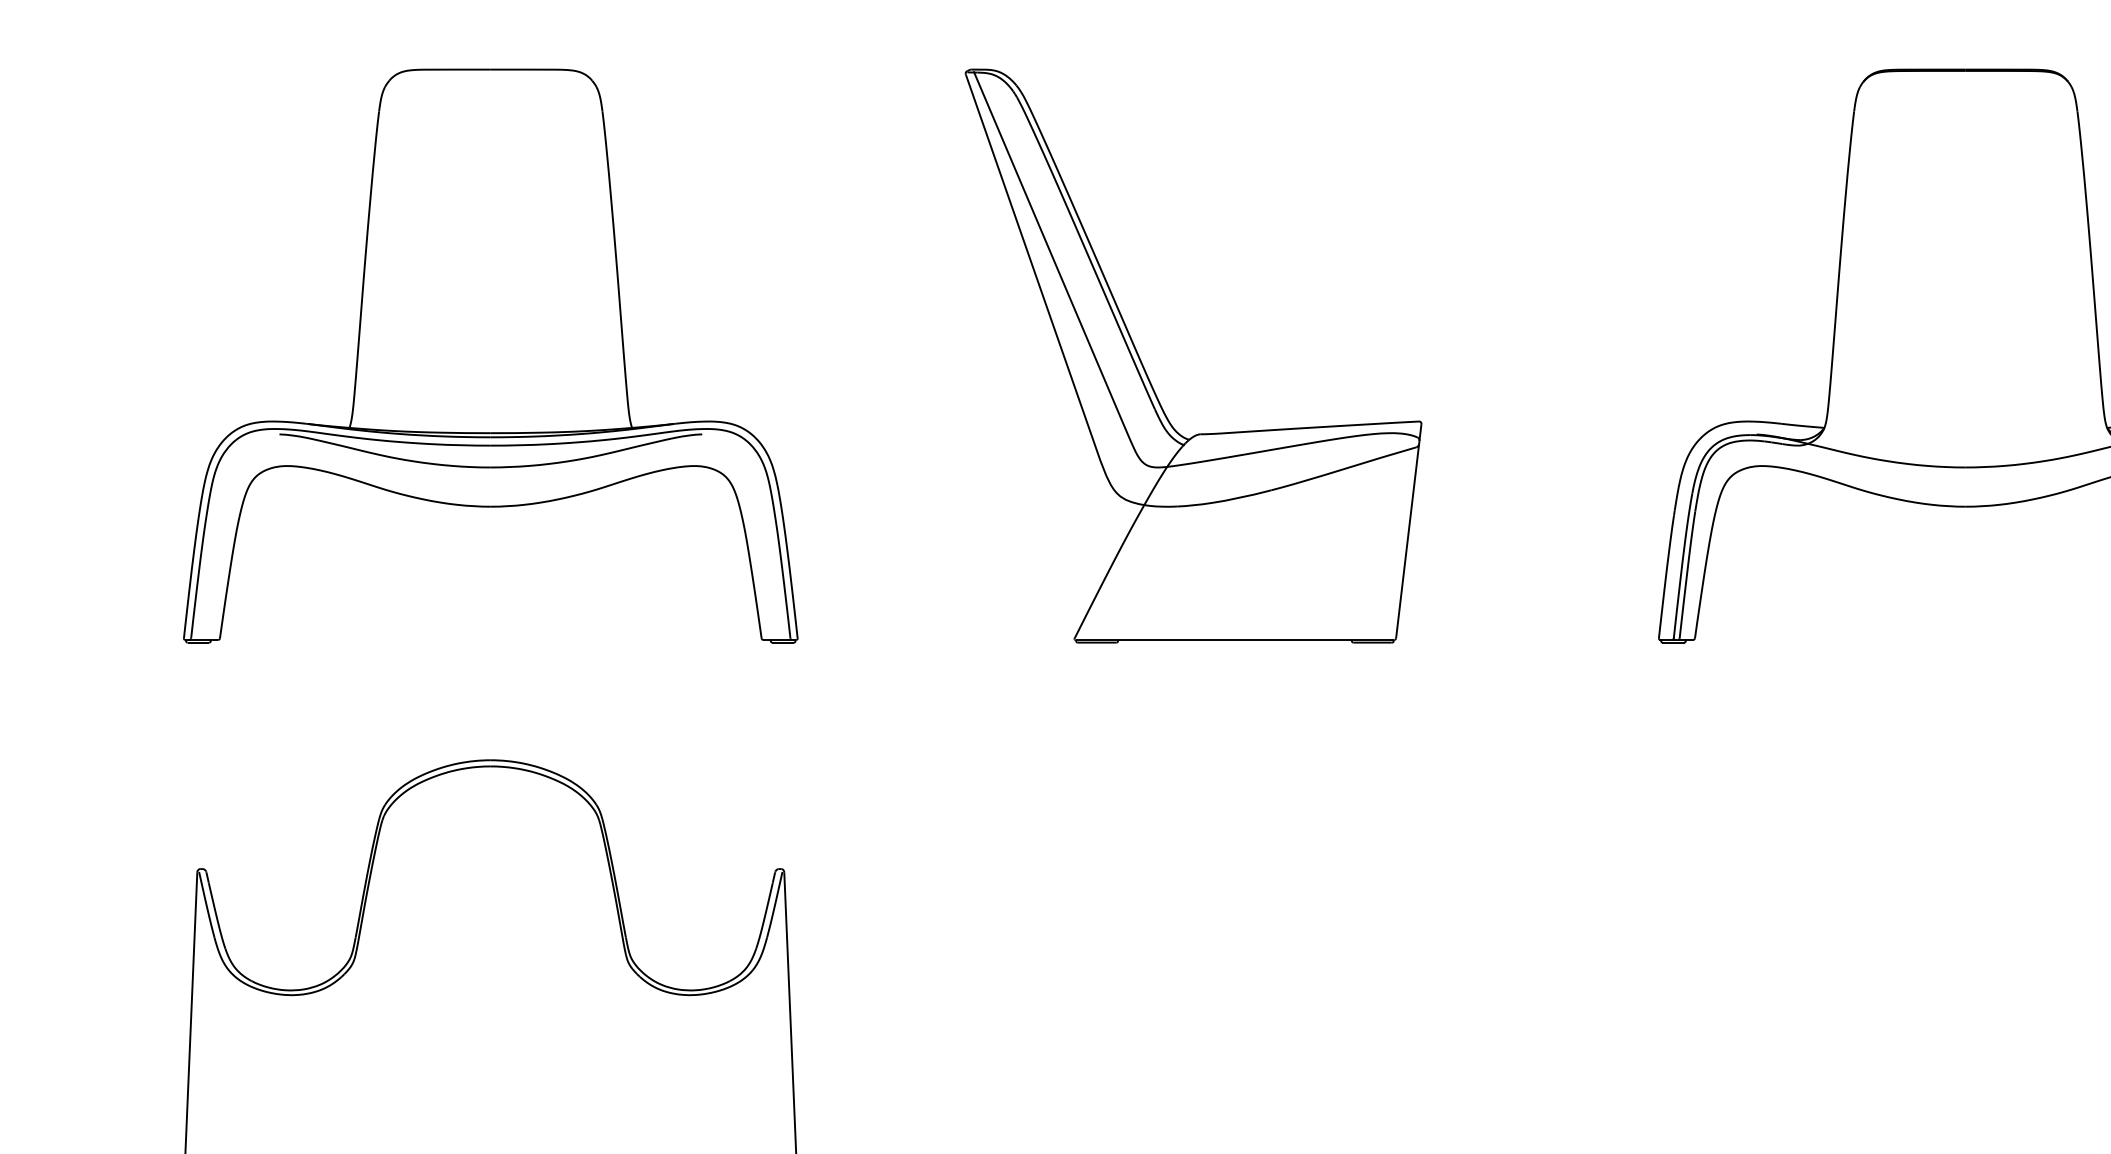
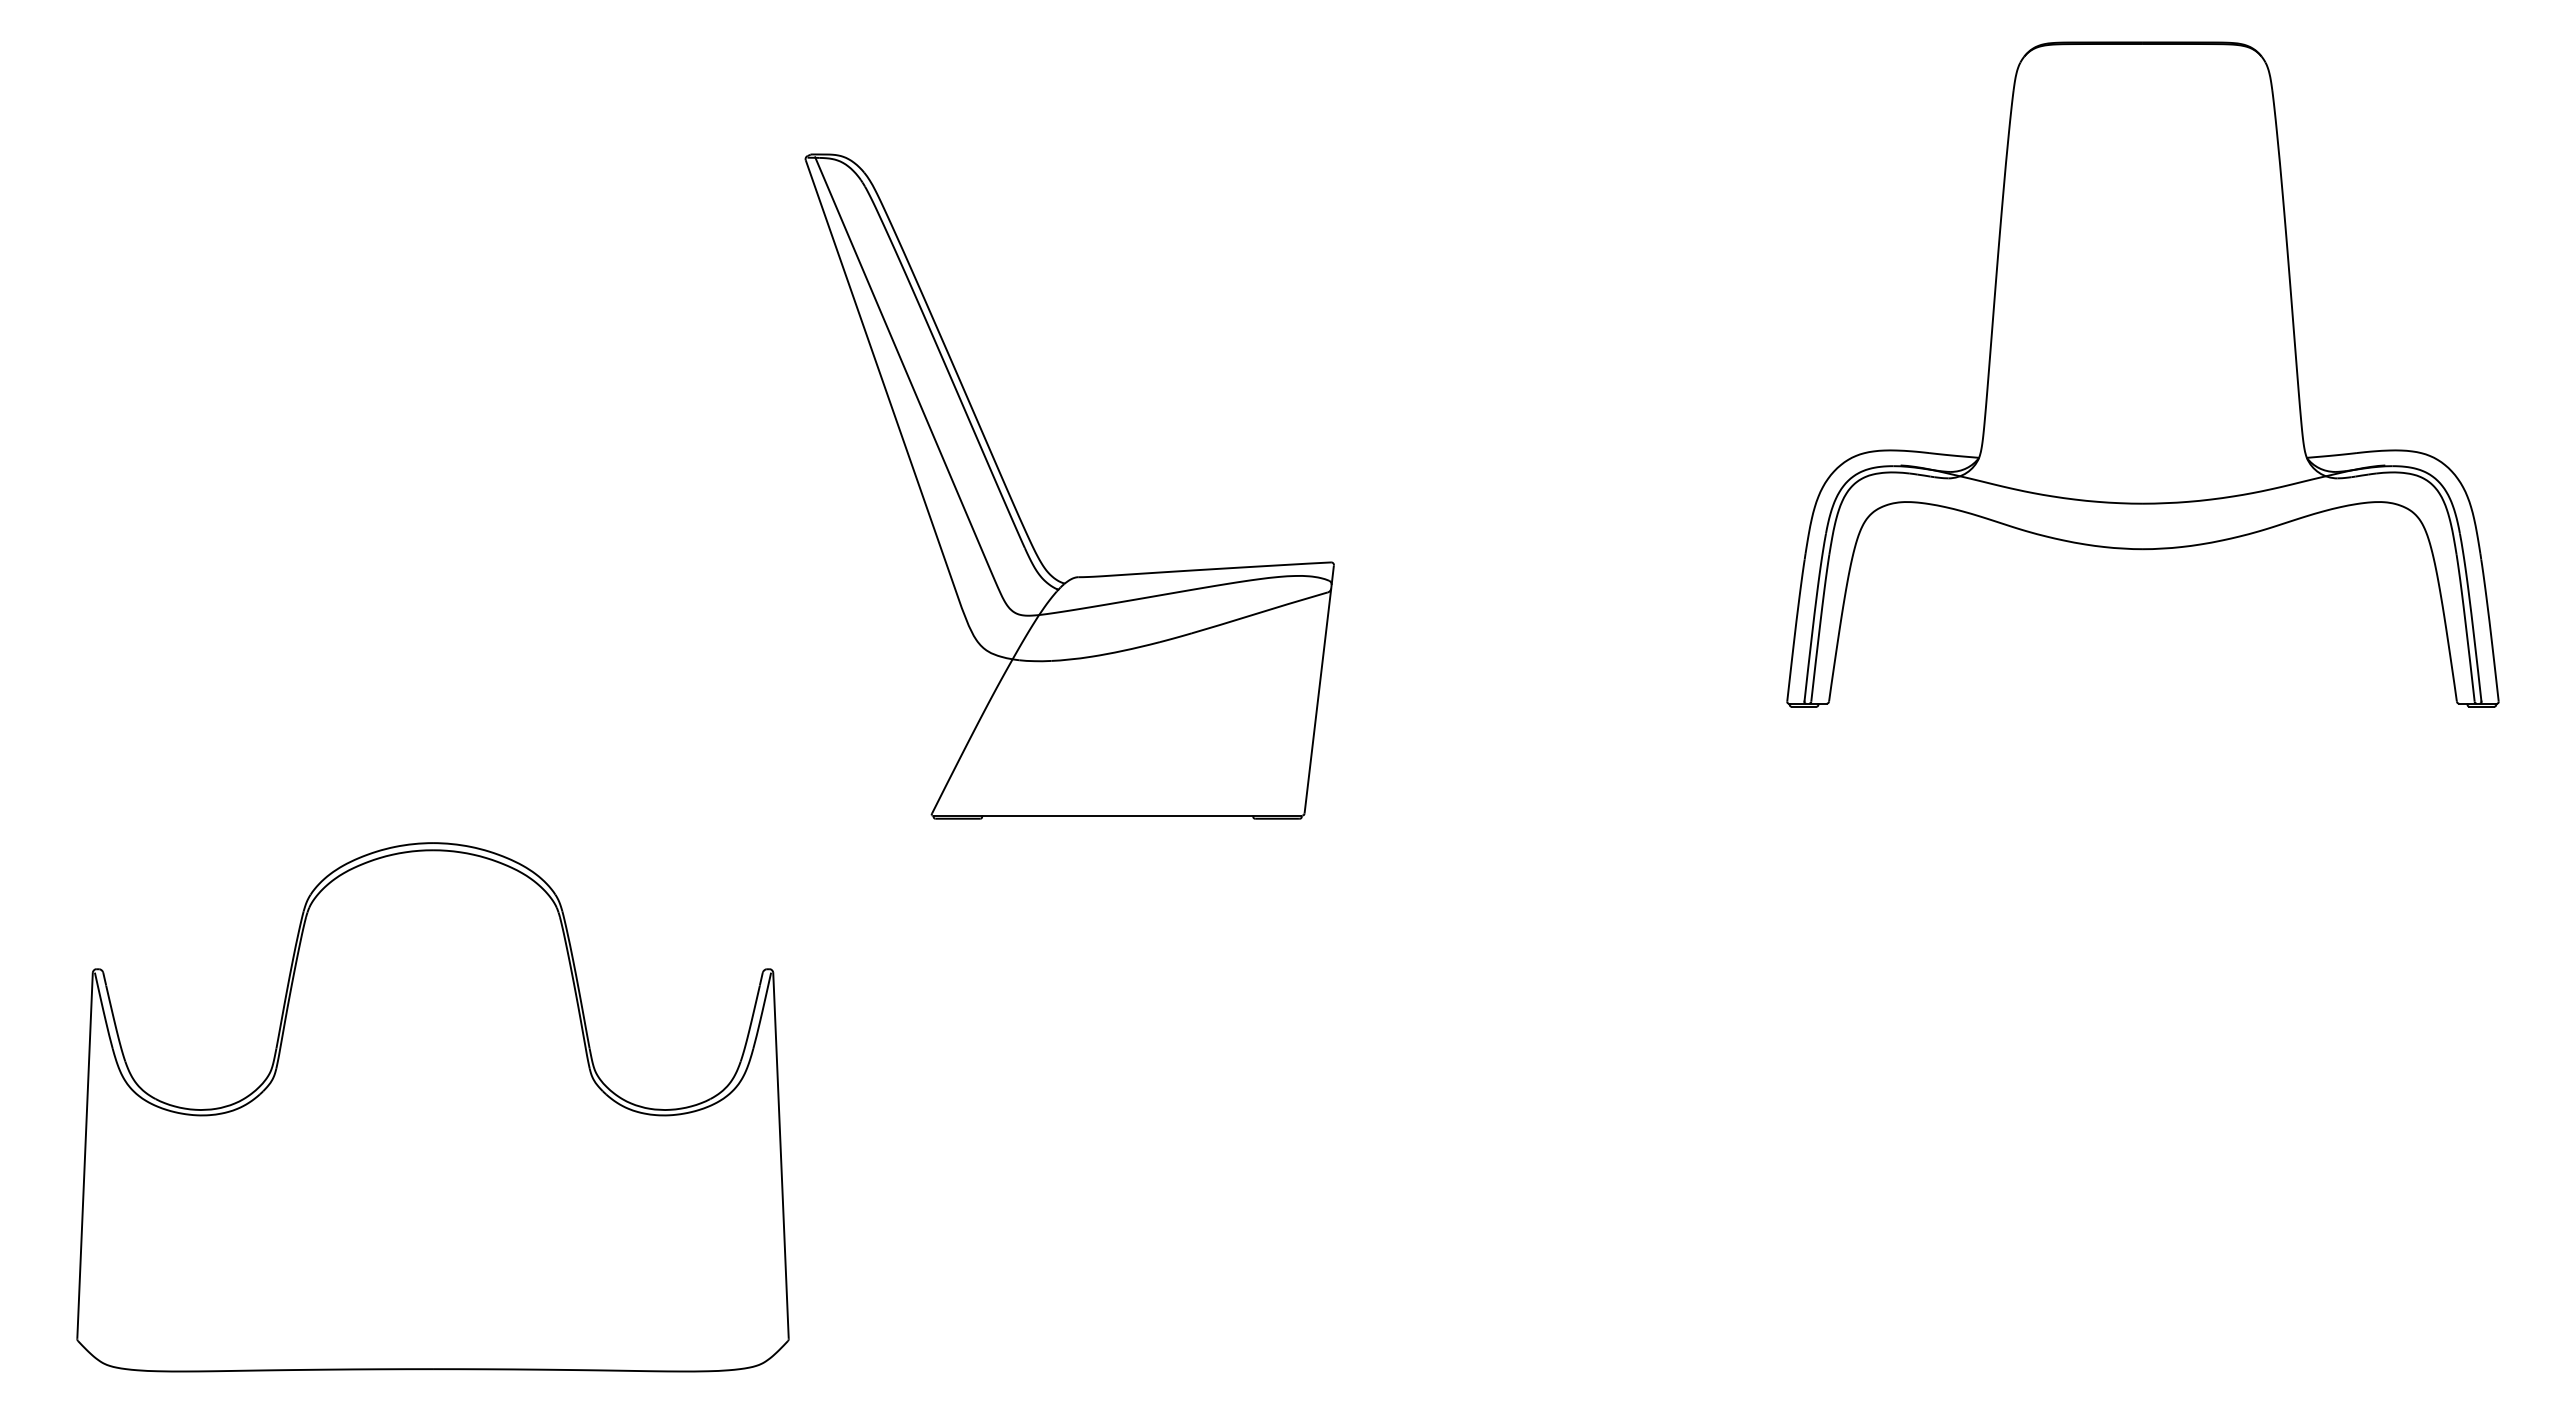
part: (490, 356) -> (432, 374), removed
part: (1146, 372) -> (1015, 505), moved

